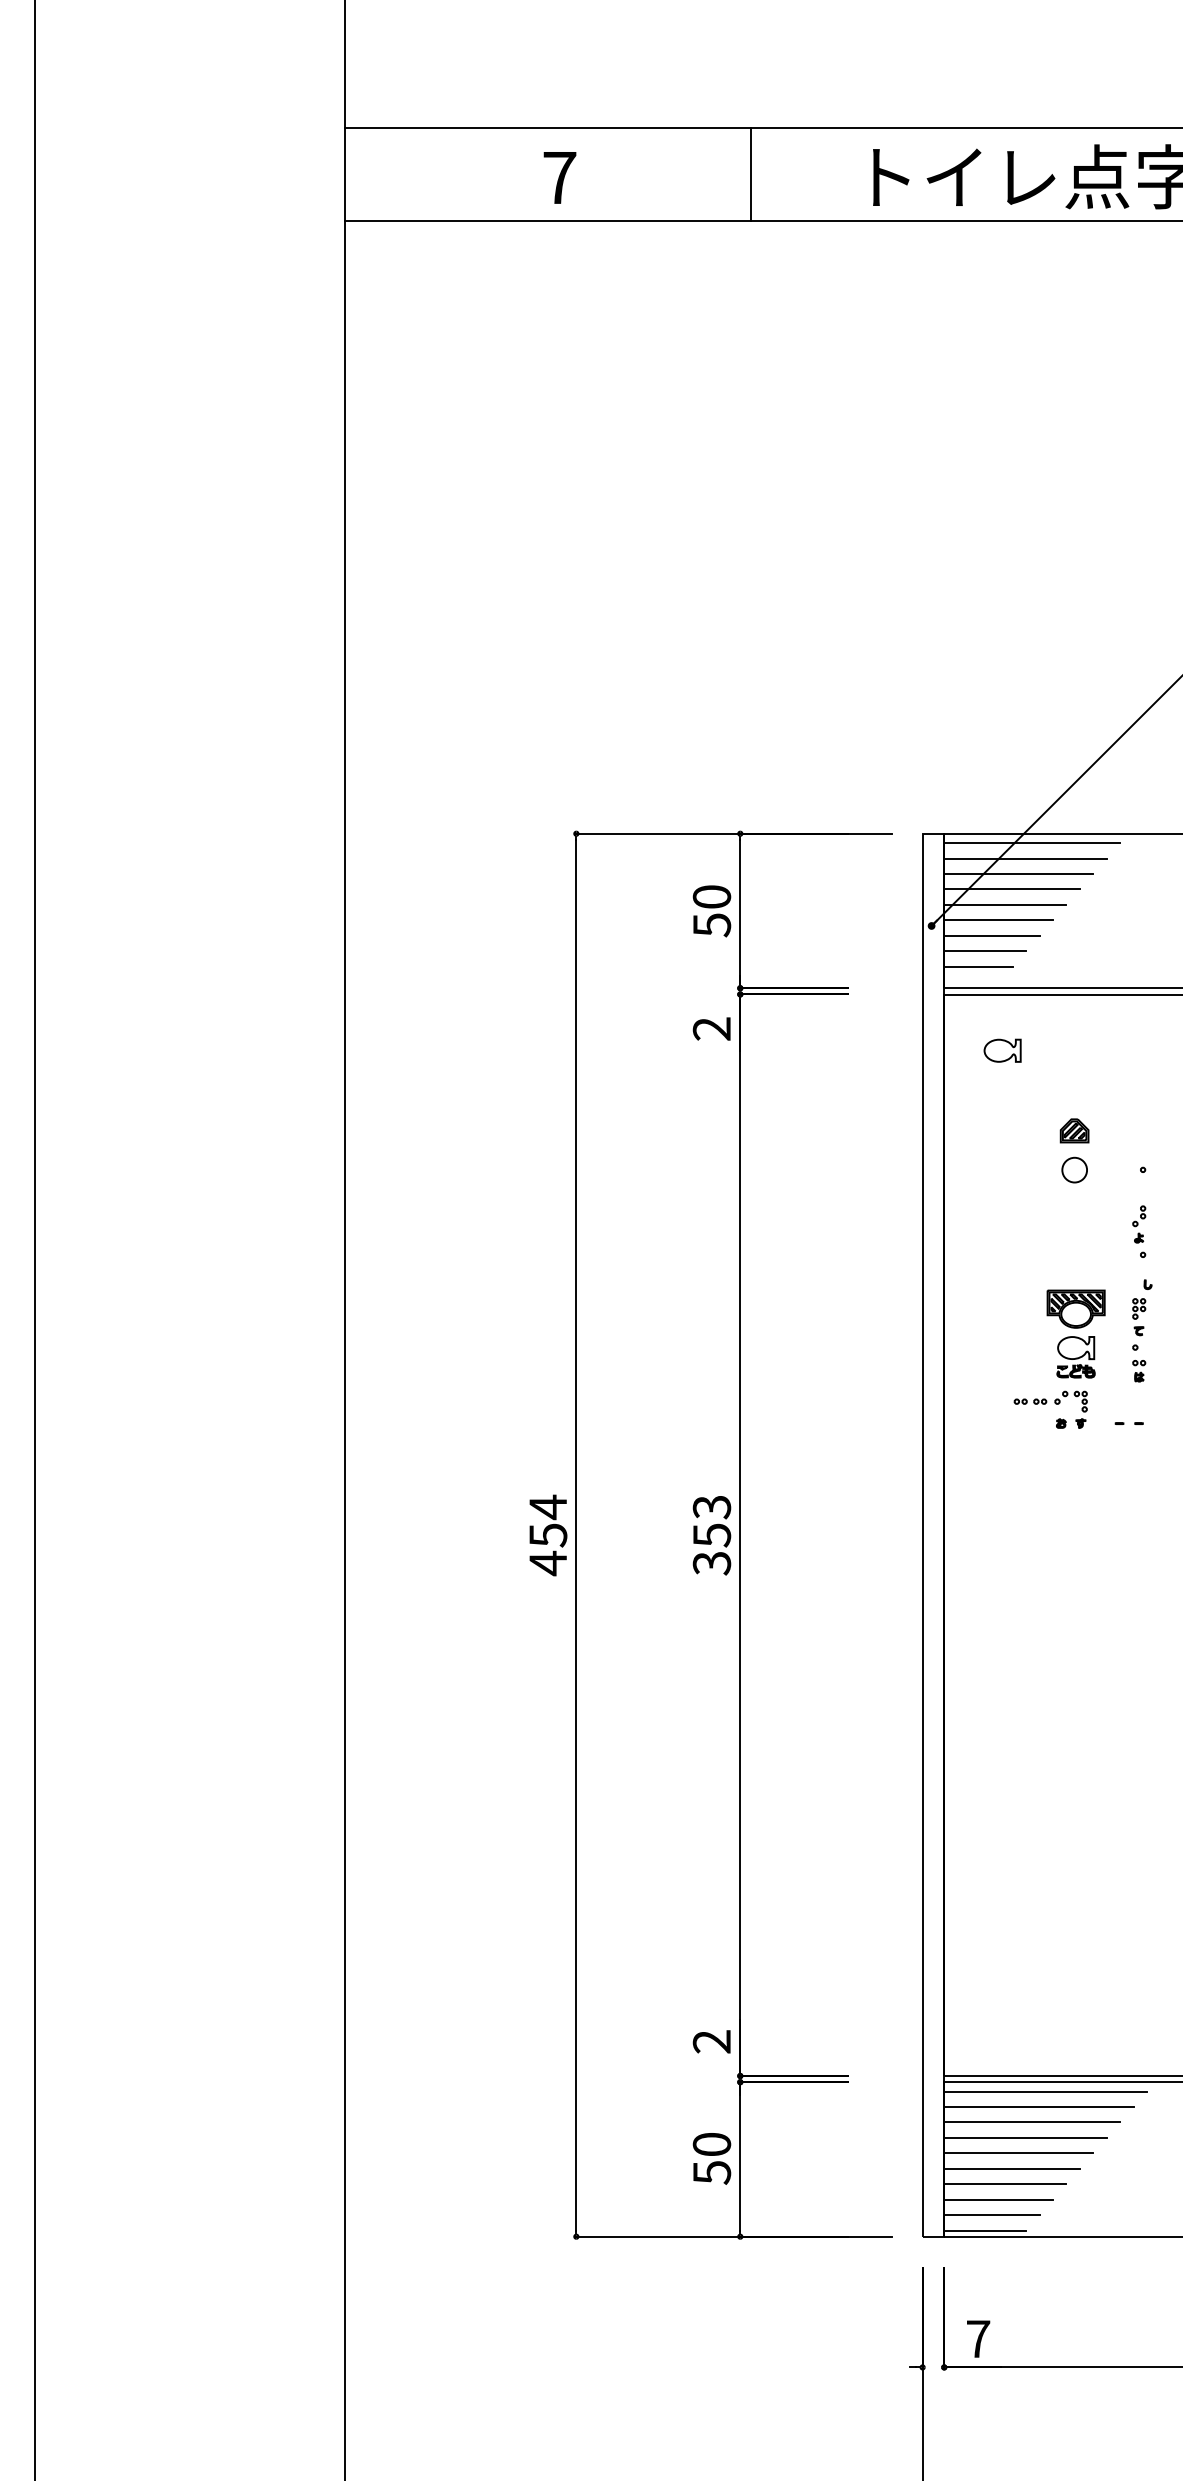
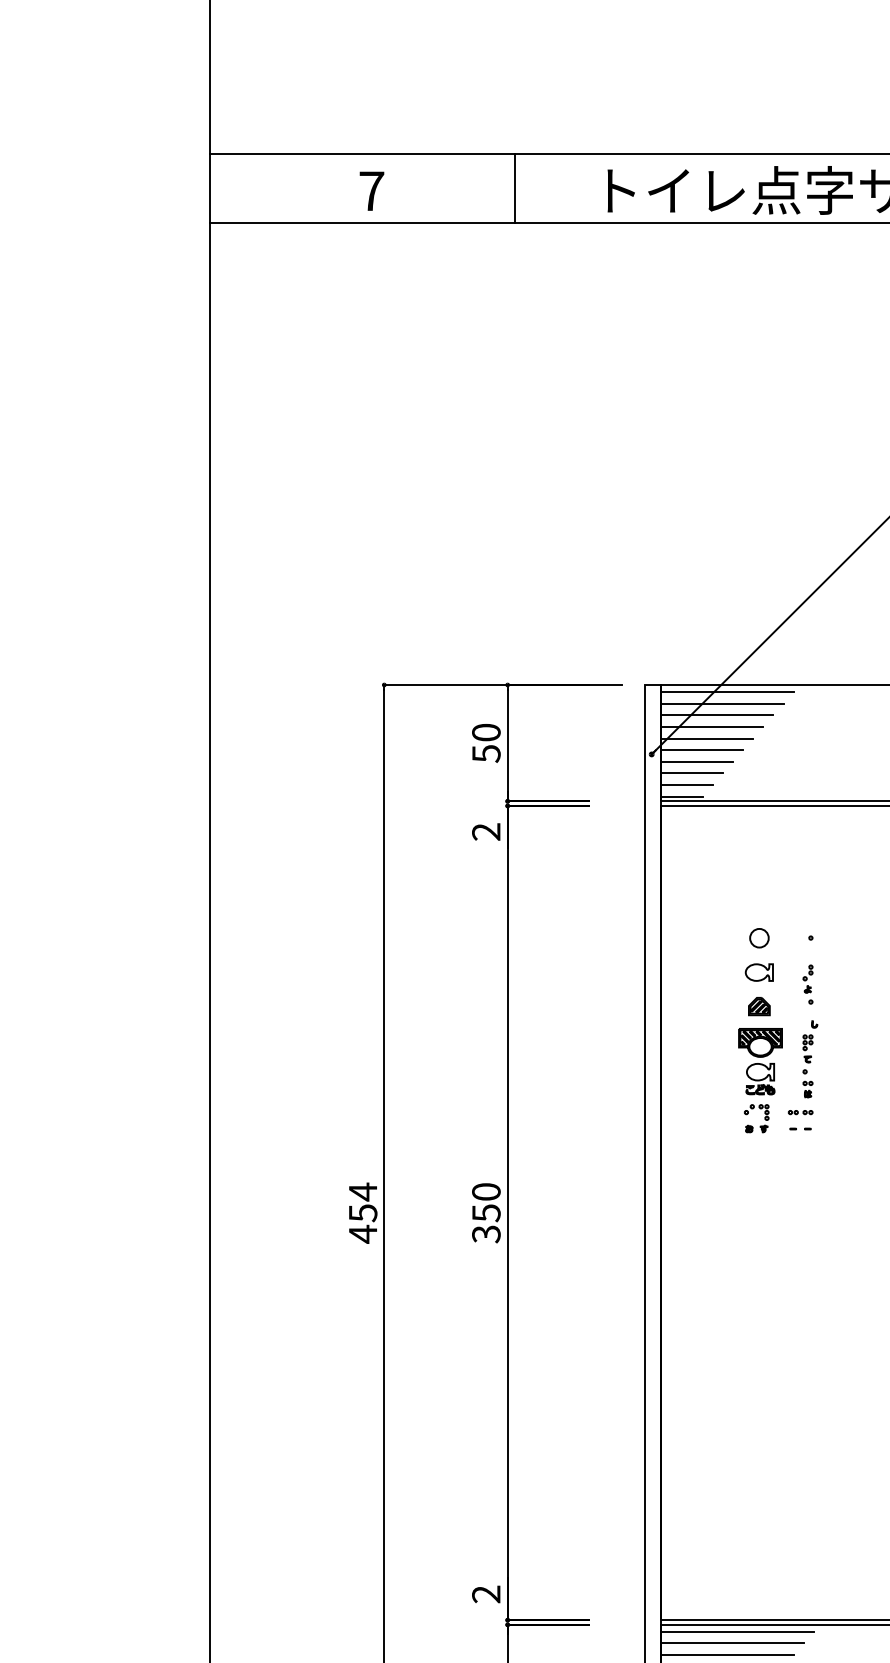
line: (971, 982) -> (681, 796), added
part: (1002, 1050) -> (759, 972), moved
part: (1074, 1130) -> (759, 1006), moved
part: (1030, 1401) -> (800, 1112), moved
text: (711, 1507) -> (486, 1192), 353 -> 350

